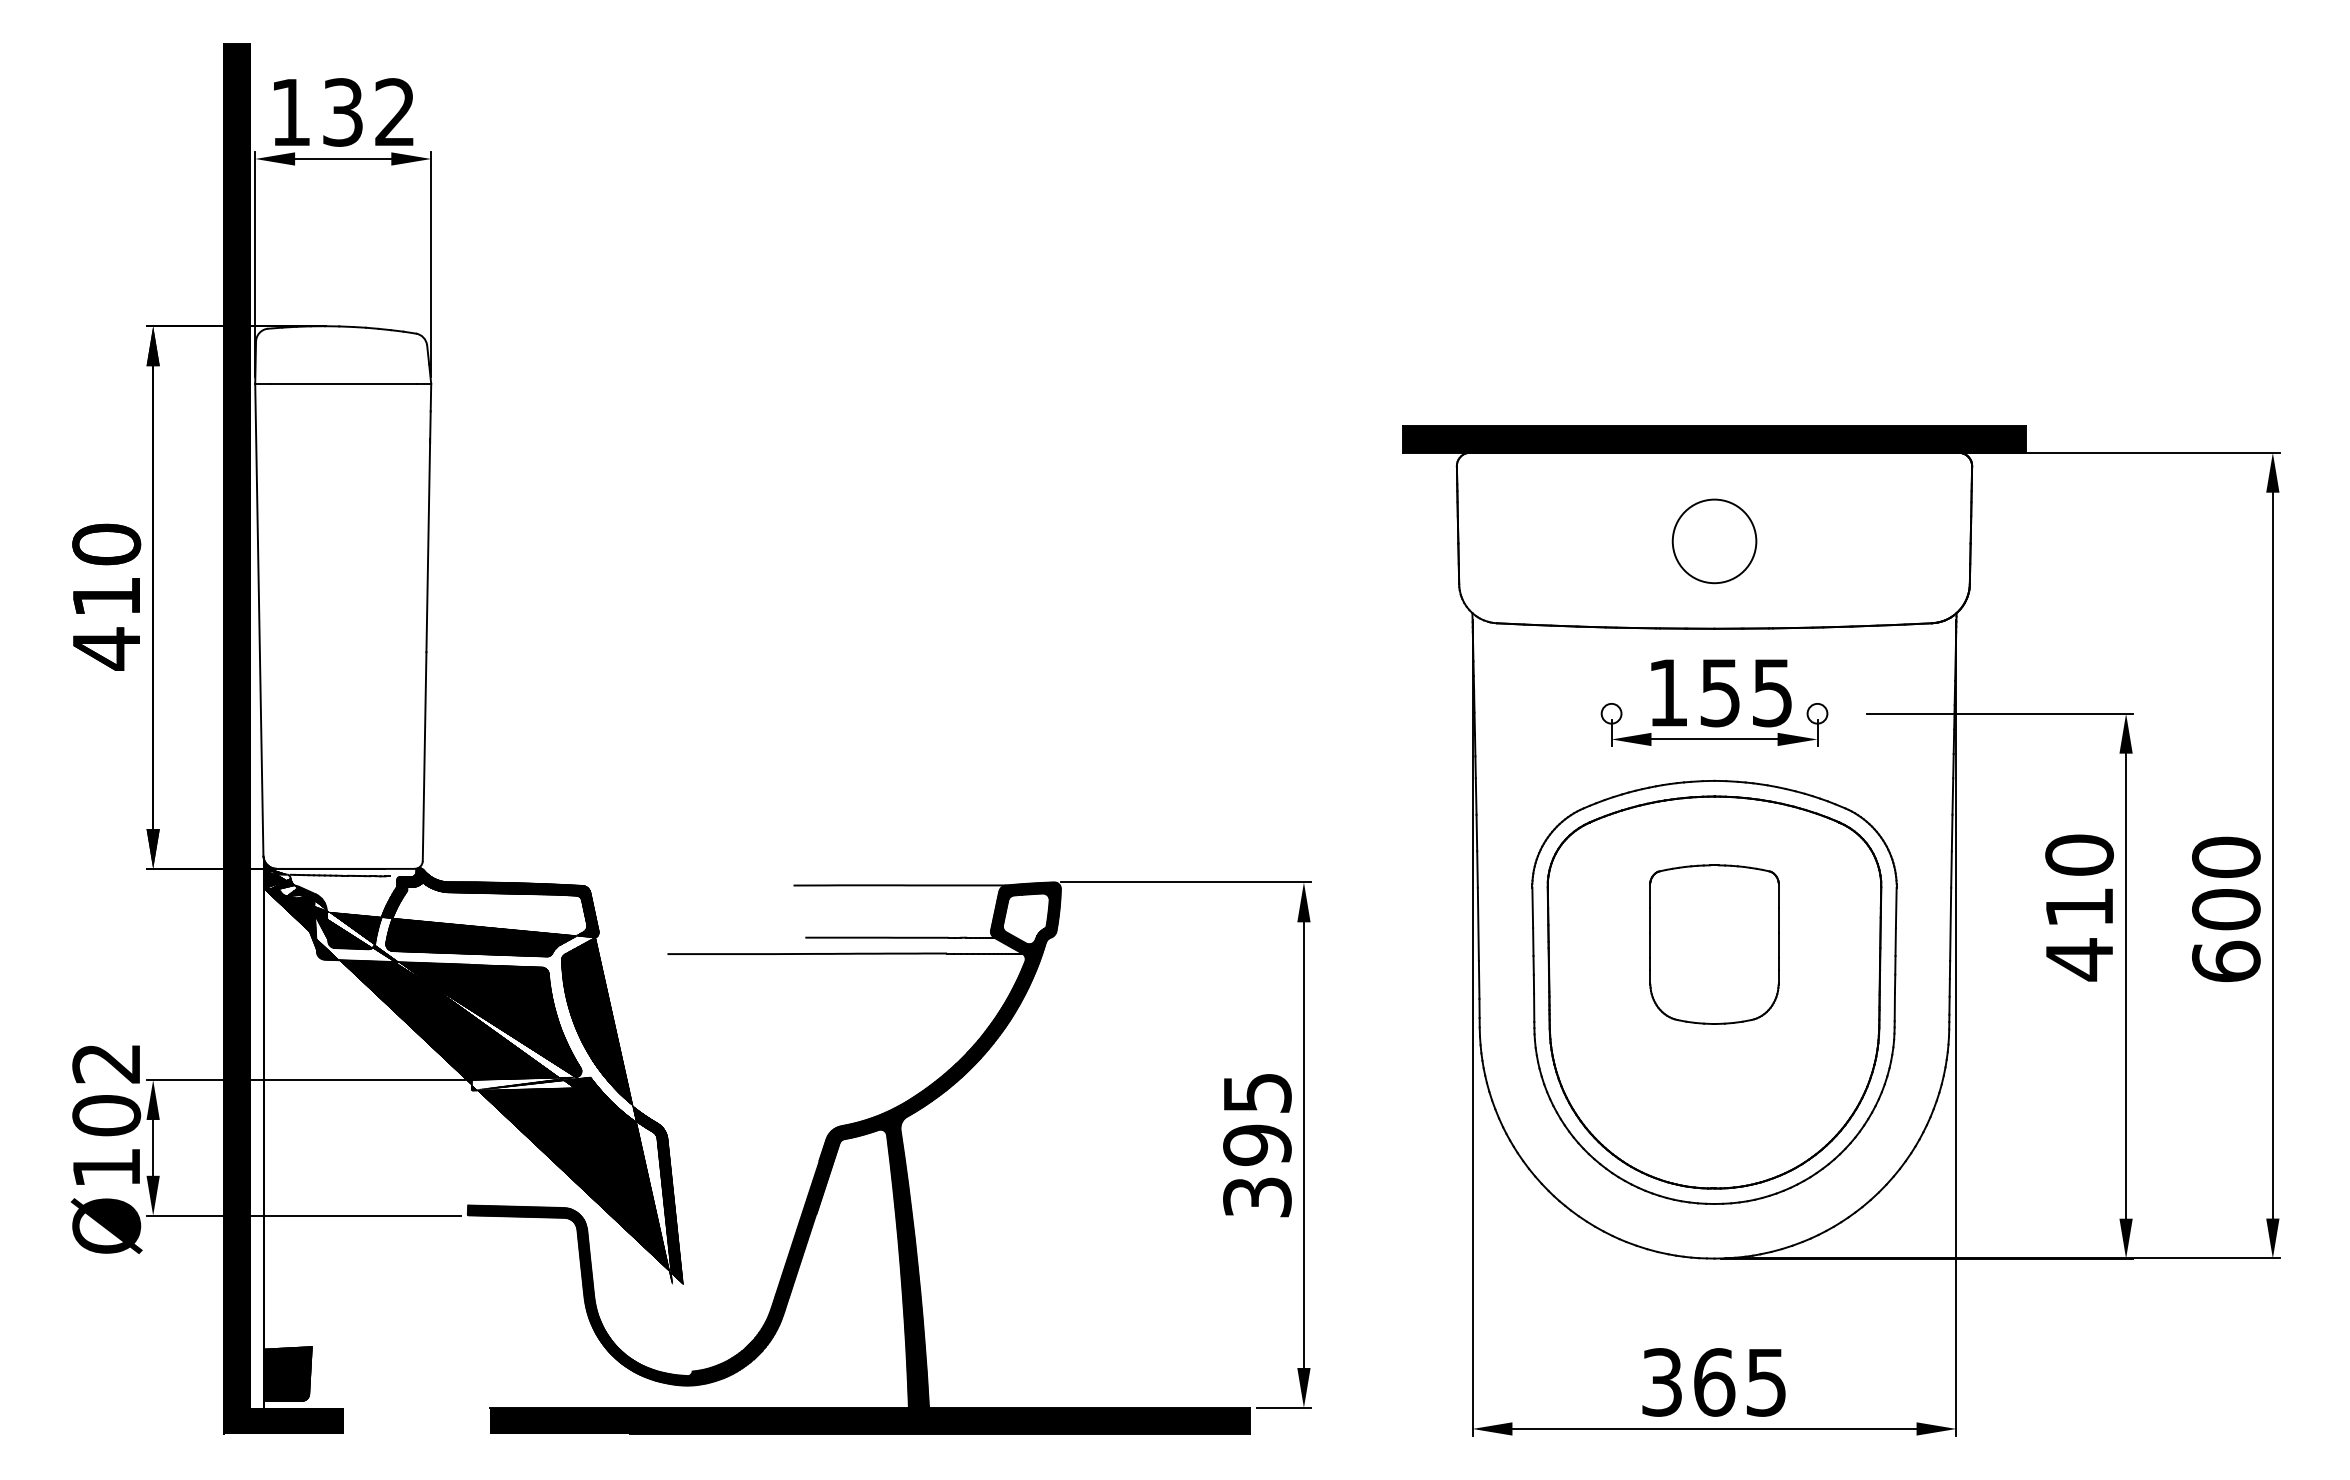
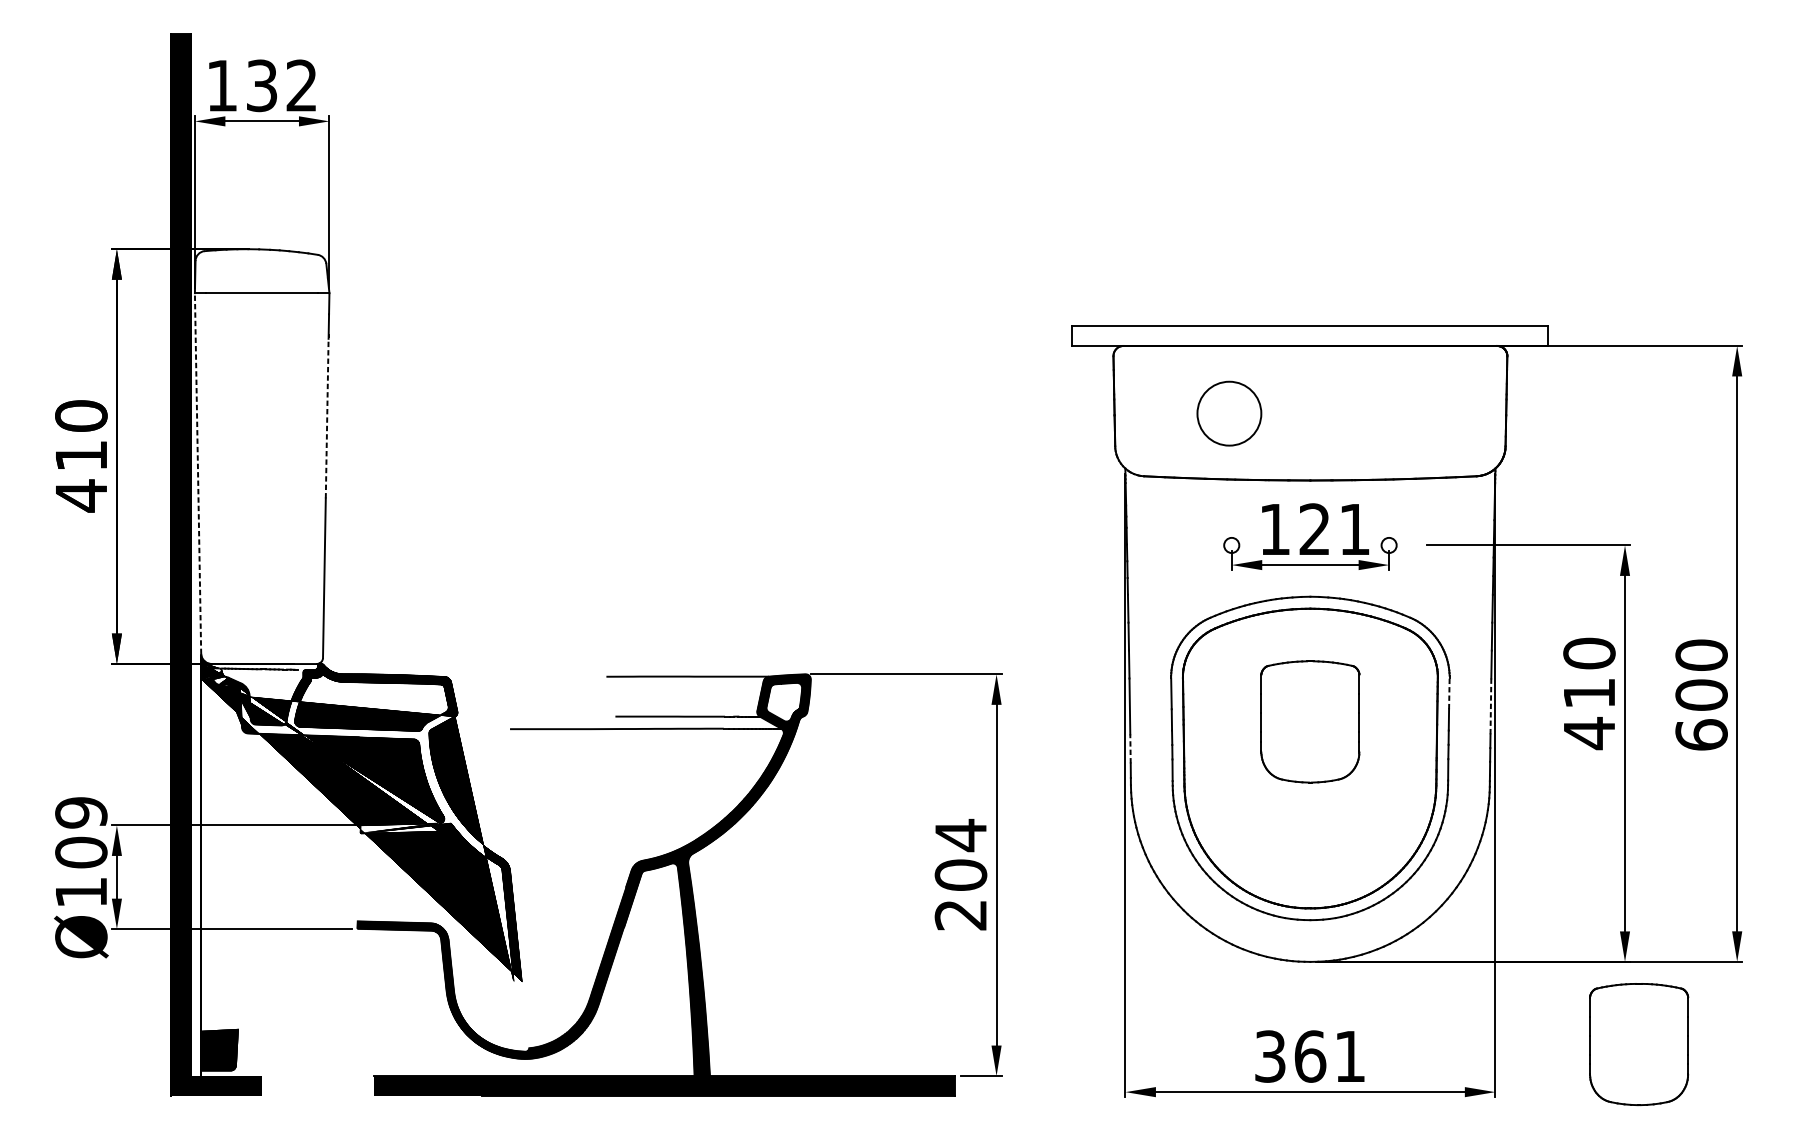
fill: (1714, 439) -> (1310, 335), removed
circle: (1714, 541) -> (1229, 413), moved
line: (428, 547) -> (327, 418), solid -> dashed
line: (259, 619) -> (198, 473), solid -> dashed
text: (1745, 692) -> (1334, 529), 155 -> 121
line: (1896, 907) -> (1449, 693), solid -> dashed
line: (1950, 924) -> (1490, 706), solid -> dashed
line: (1479, 979) -> (1130, 748), solid -> dashed
text: (106, 1063) -> (81, 812), Ø102 -> Ø109
text: (1257, 1144) -> (961, 874), 395 -> 204
part: (2144, 1366) -> (1639, 1044), added
text: (1766, 1382) -> (1350, 1056), 365 -> 361

